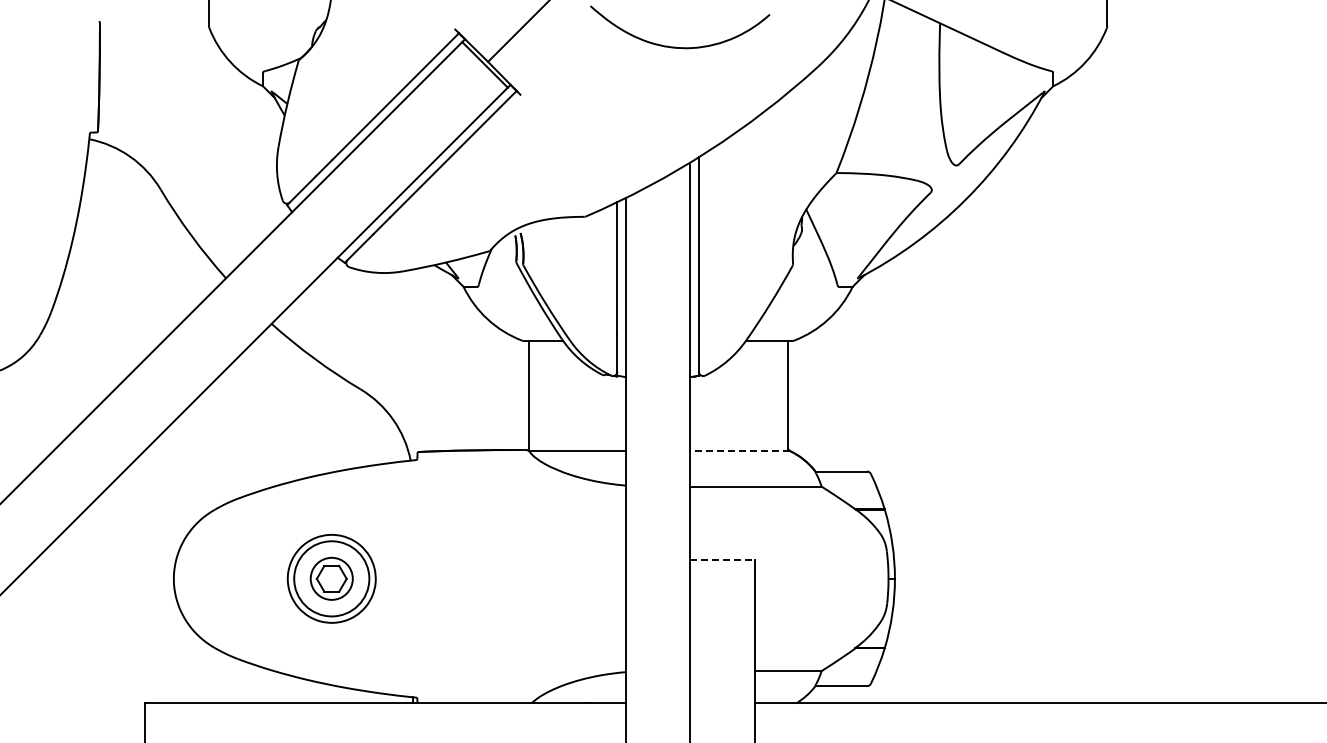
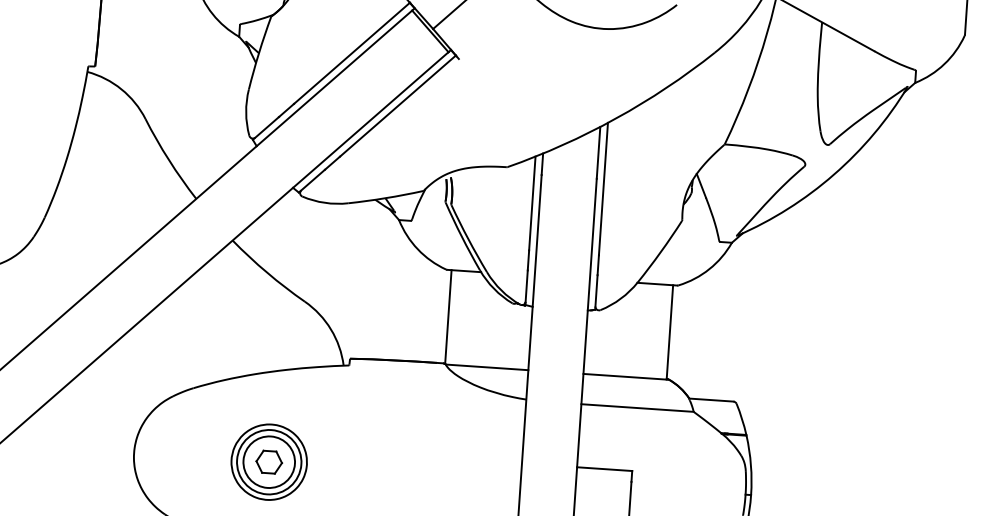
line: (740, 451) -> (626, 377), dashed -> solid
line: (723, 560) -> (605, 469), dashed -> solid
circle: (331, 578) -> (269, 461), size x1.43

